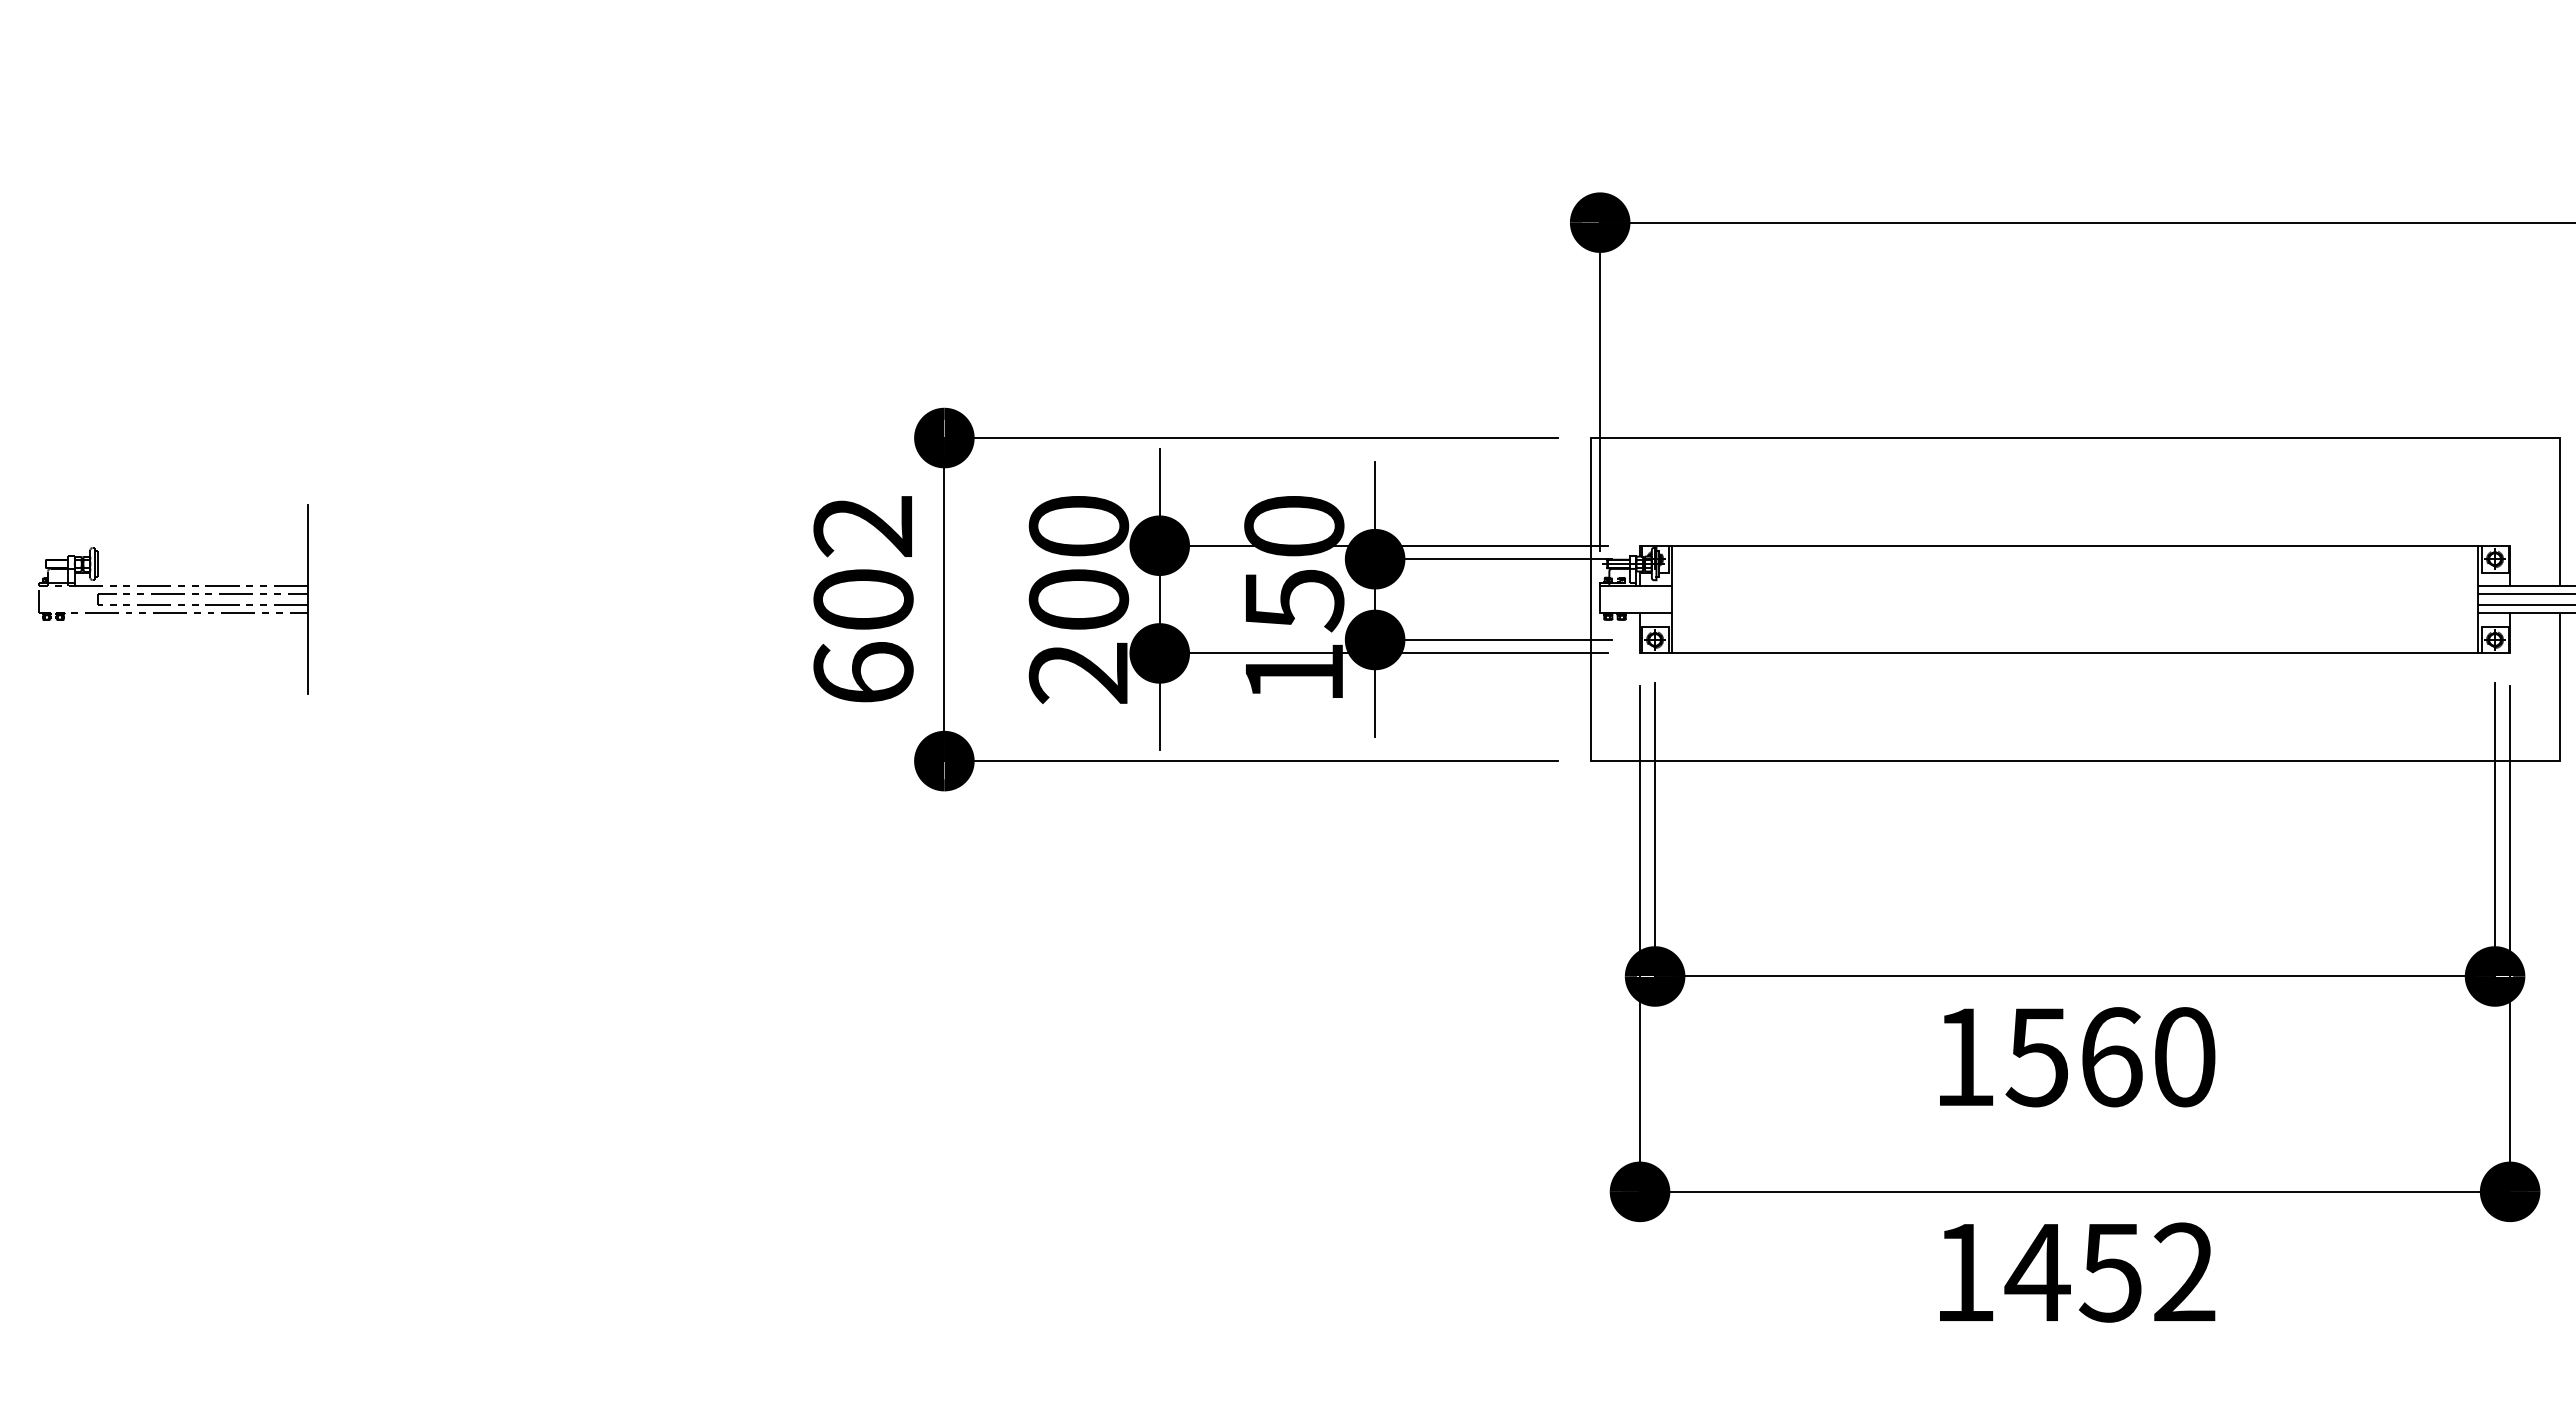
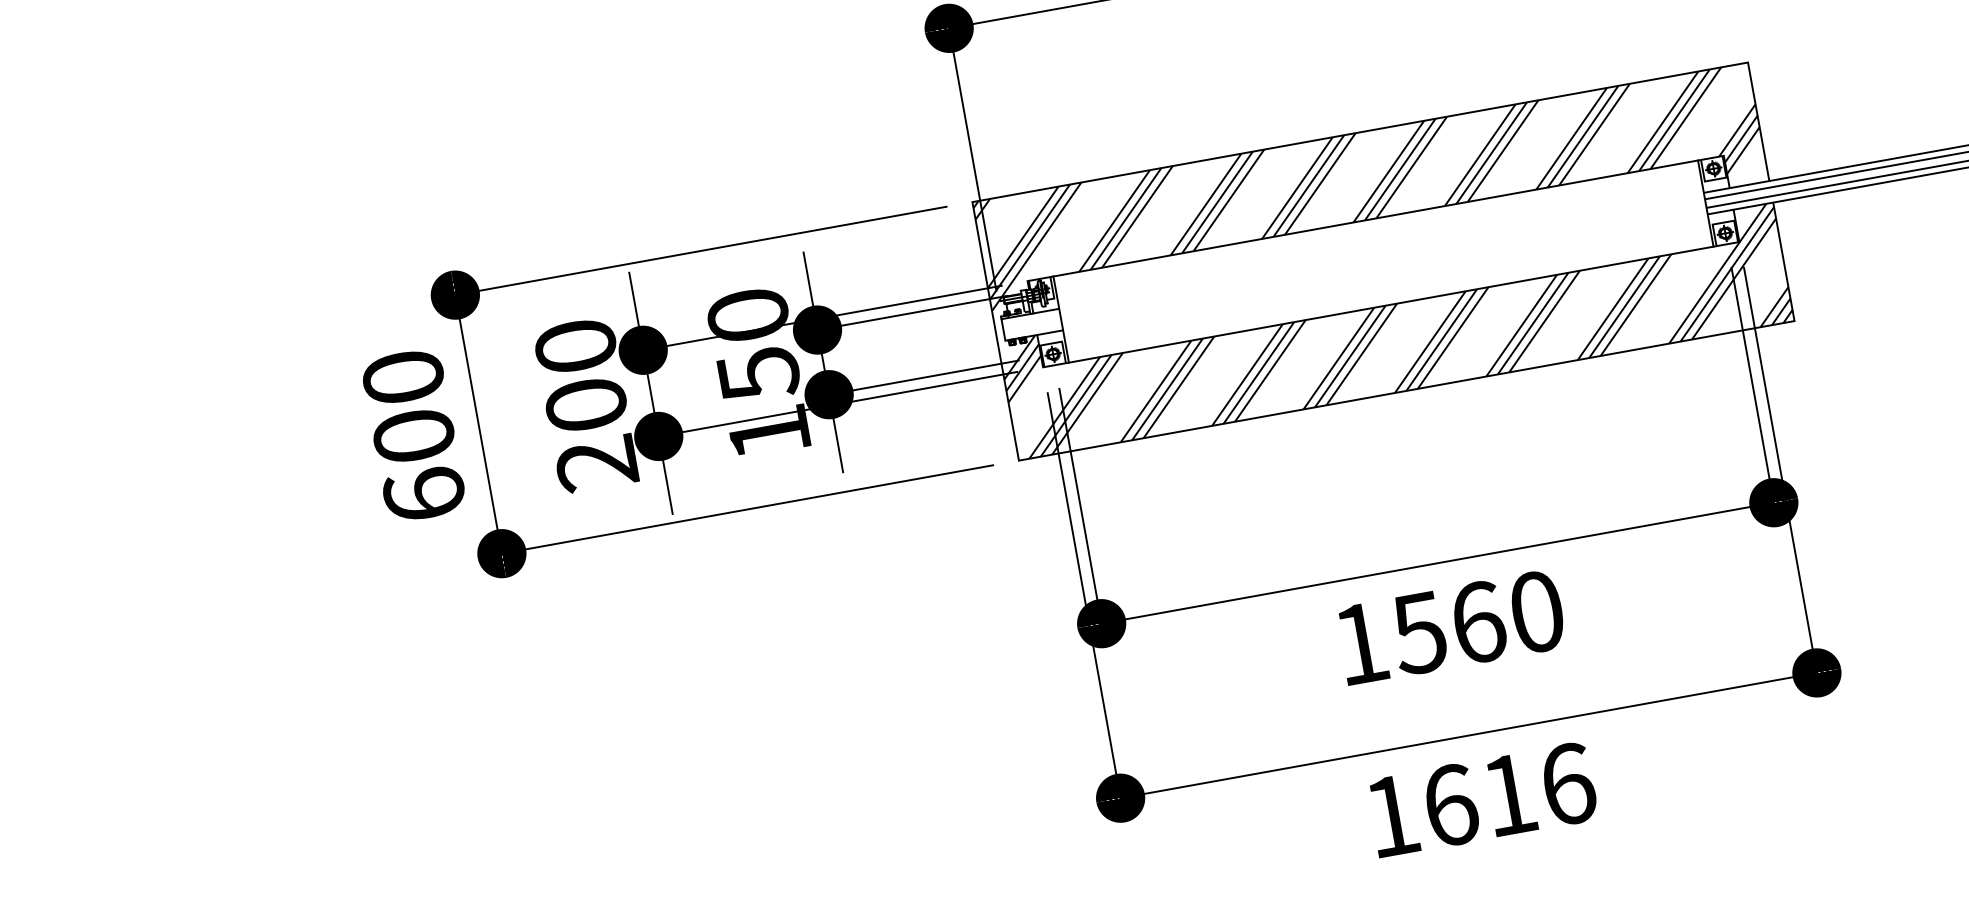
text: (863, 526) -> (403, 377), 602 -> 600
hatch: (2074, 599) -> (1383, 261), added
text: (2110, 1272) -> (1508, 794), 1452 -> 1616

